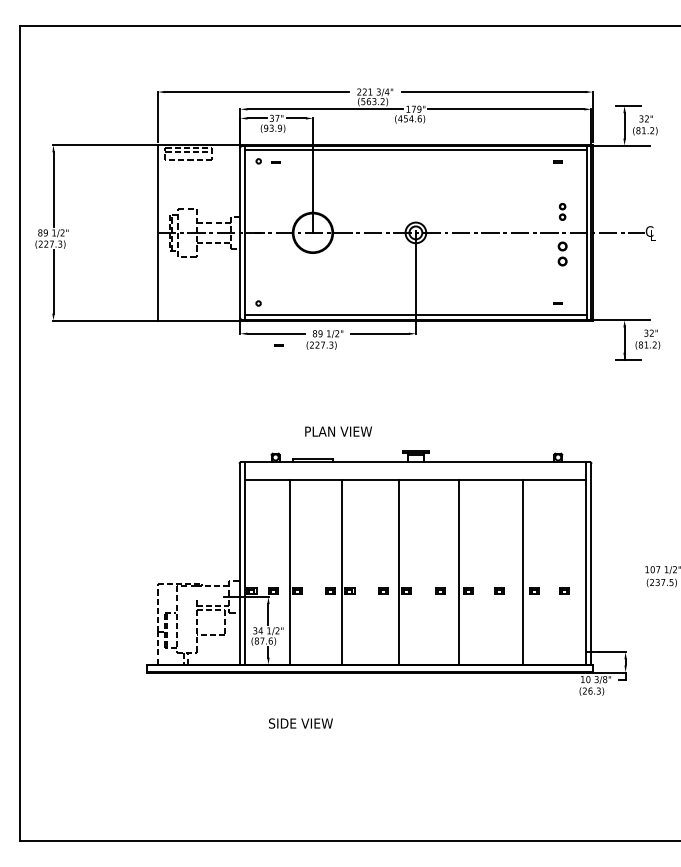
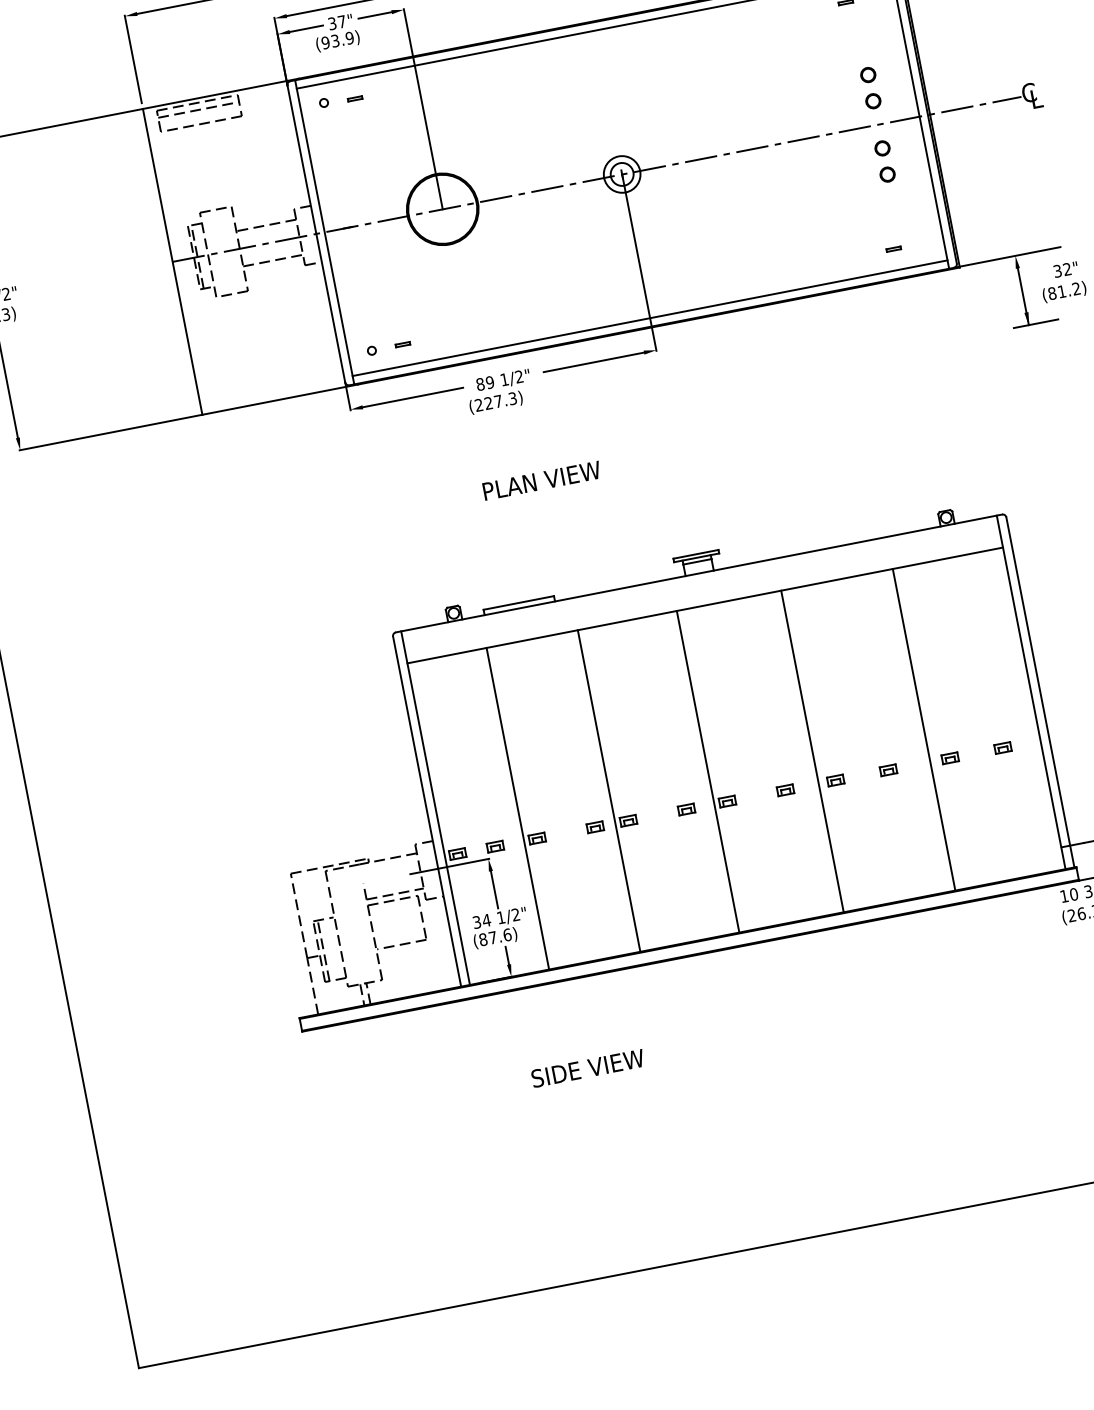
part: (562, 211) -> (870, 87), size x1.43
part: (278, 345) -> (401, 345), moved
text: (338, 431) -> (541, 480), moved

